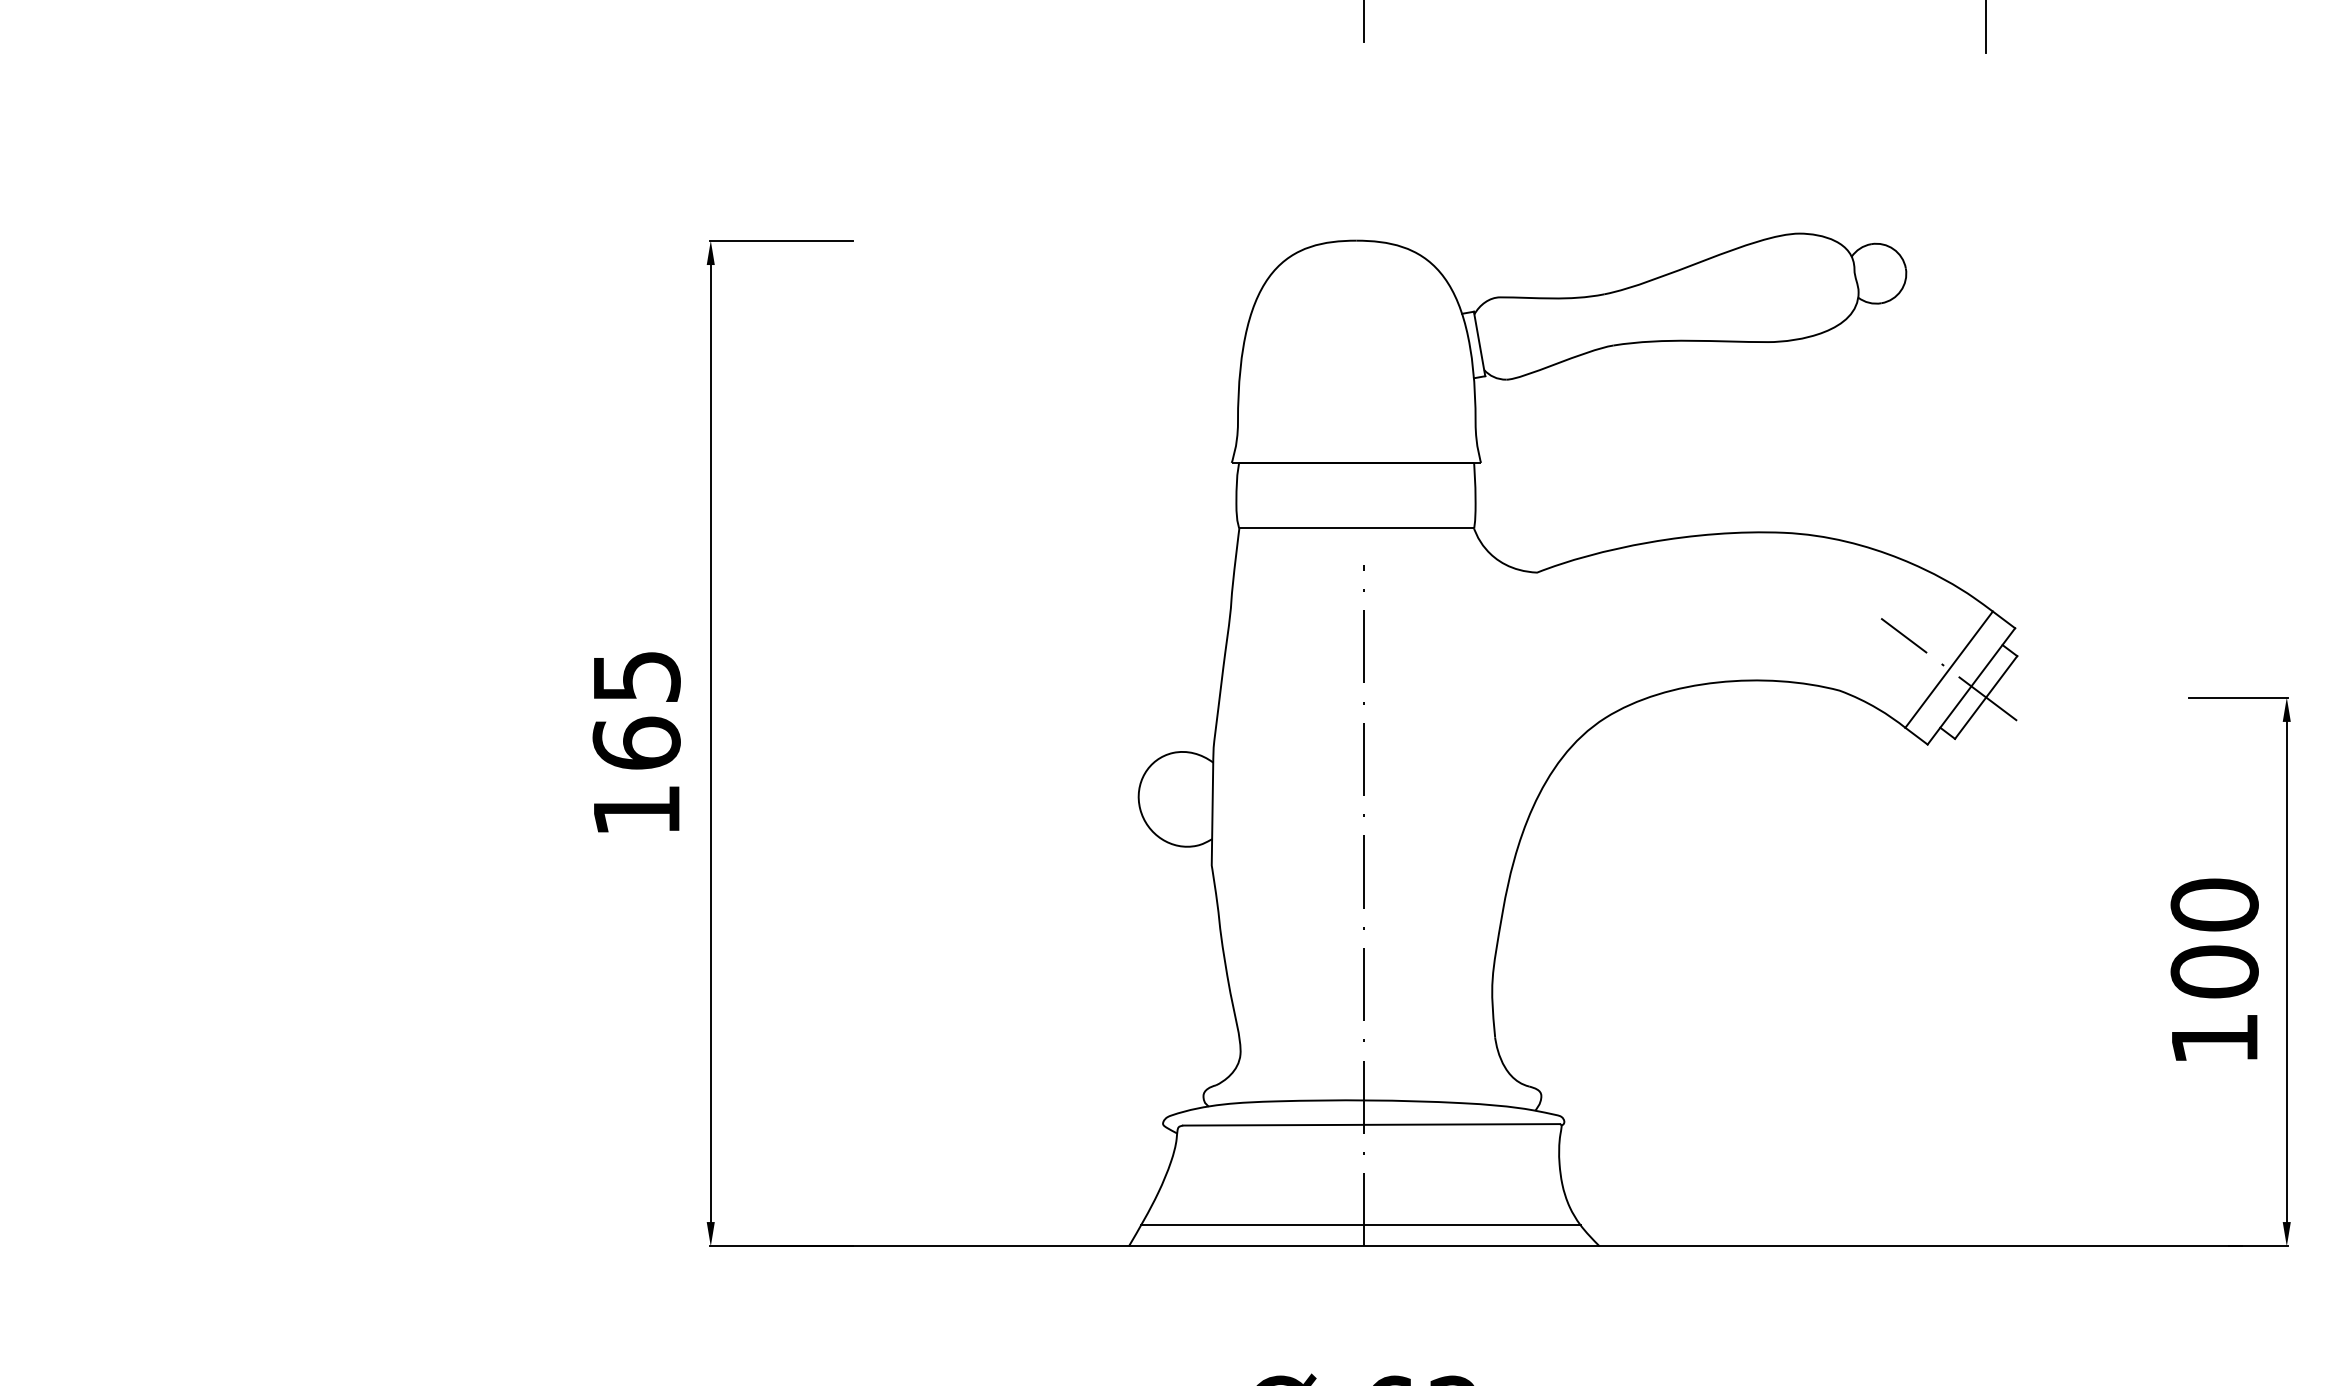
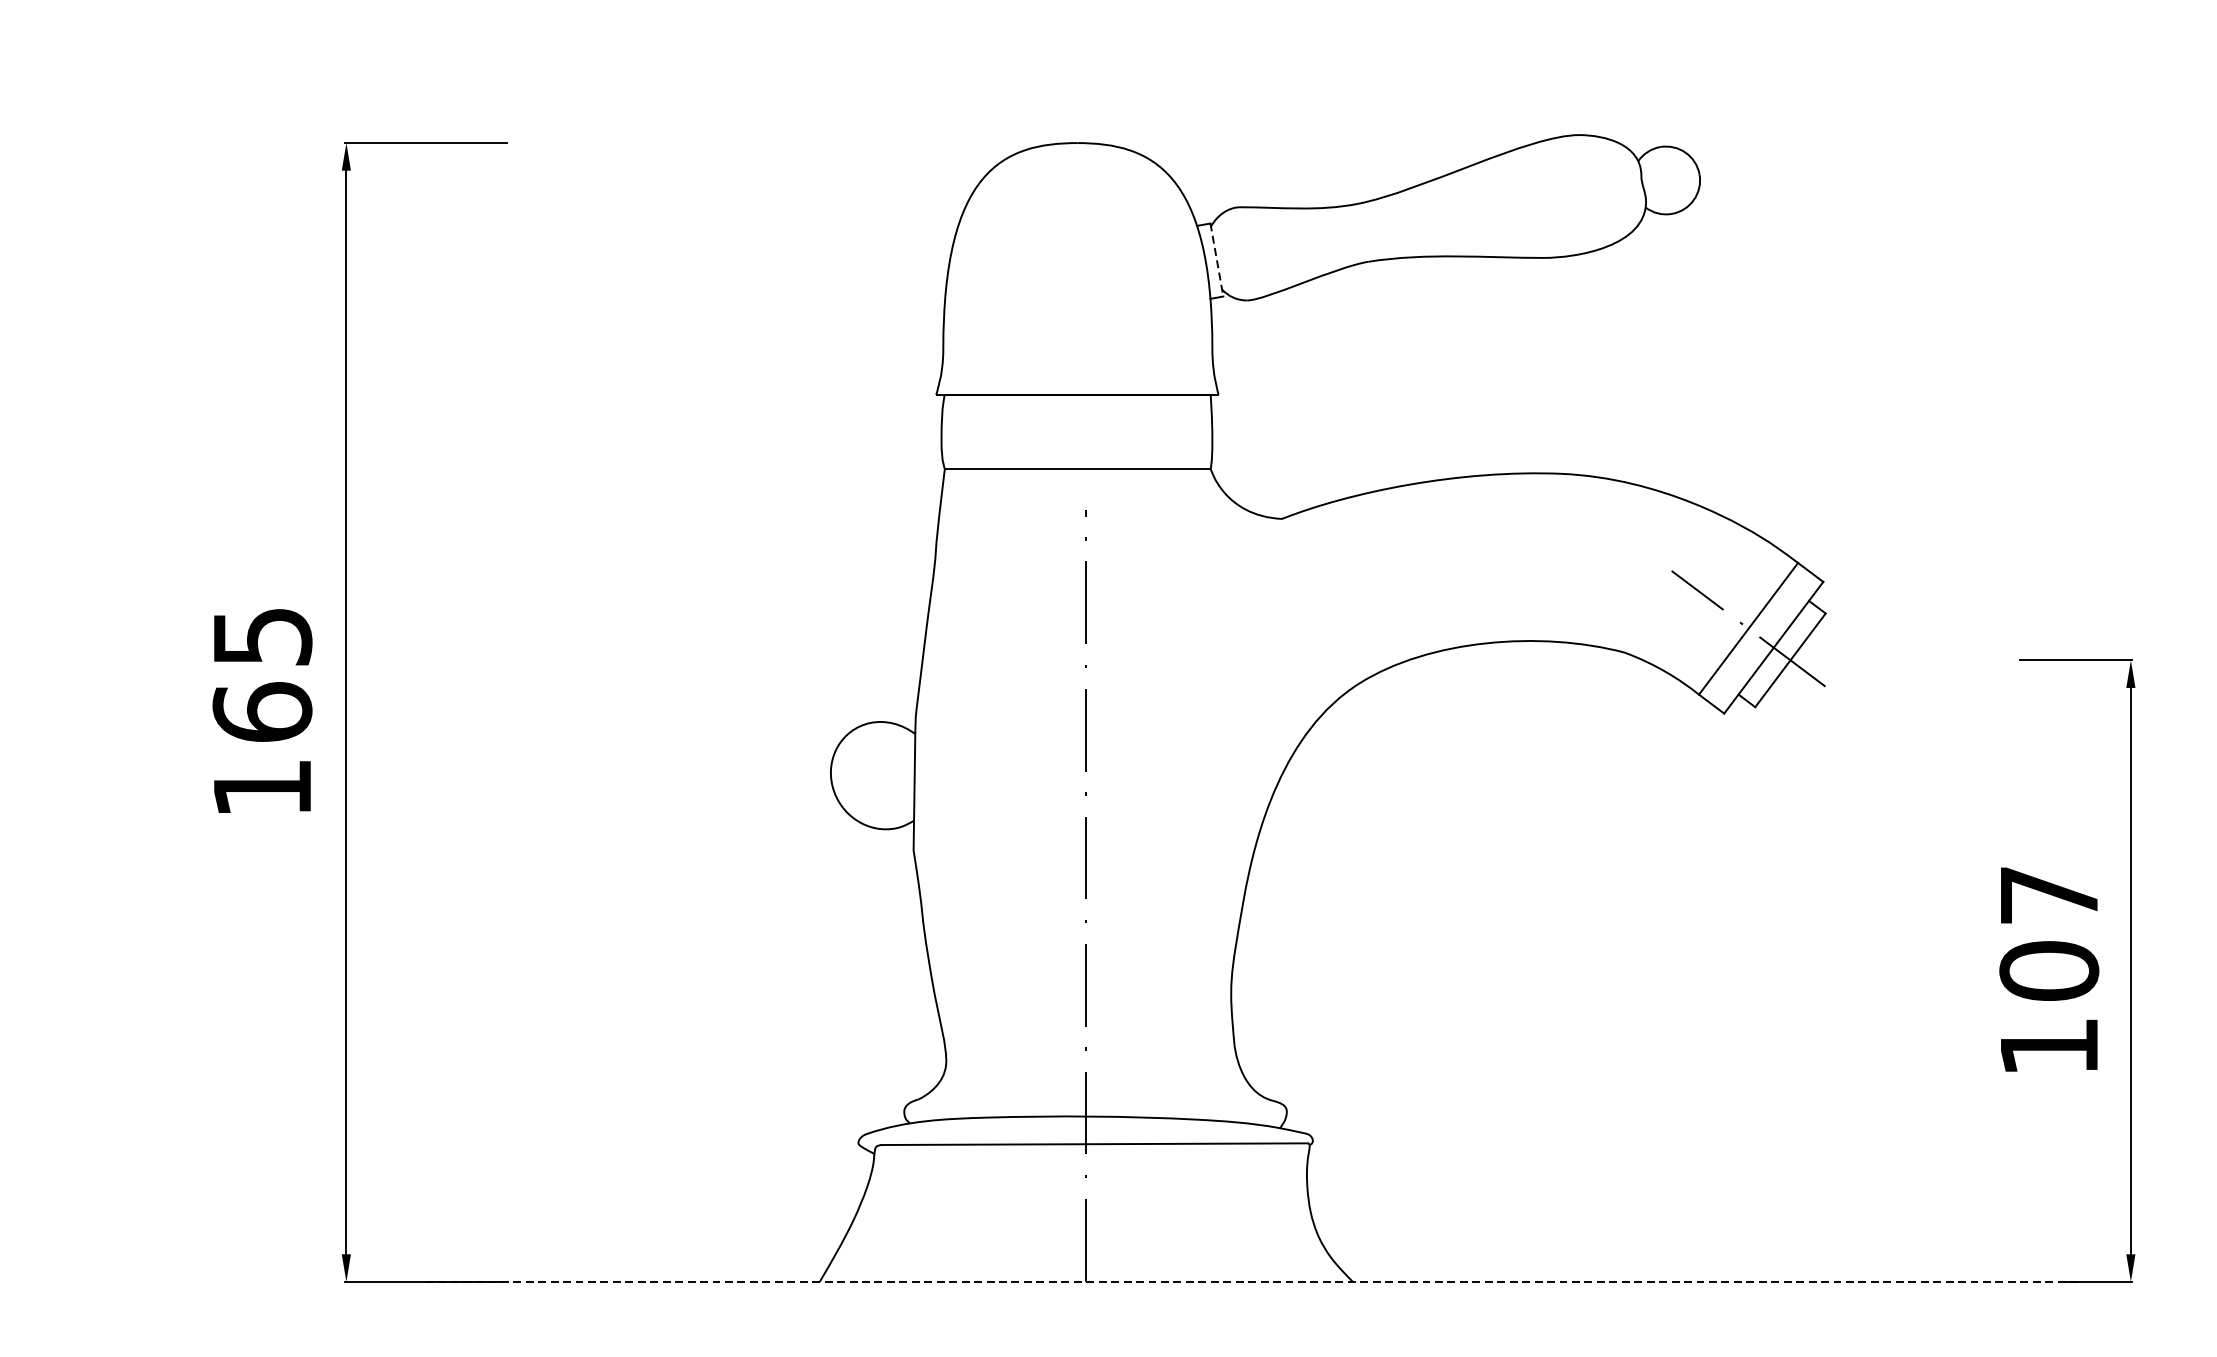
line: (1479, 343) -> (1216, 259), solid -> dashed
text: (2214, 904) -> (2049, 894), 100 -> 107
line: (1360, 1225) -> (1082, 1258), removed
line: (1512, 1246) -> (1254, 1281), solid -> dashed

